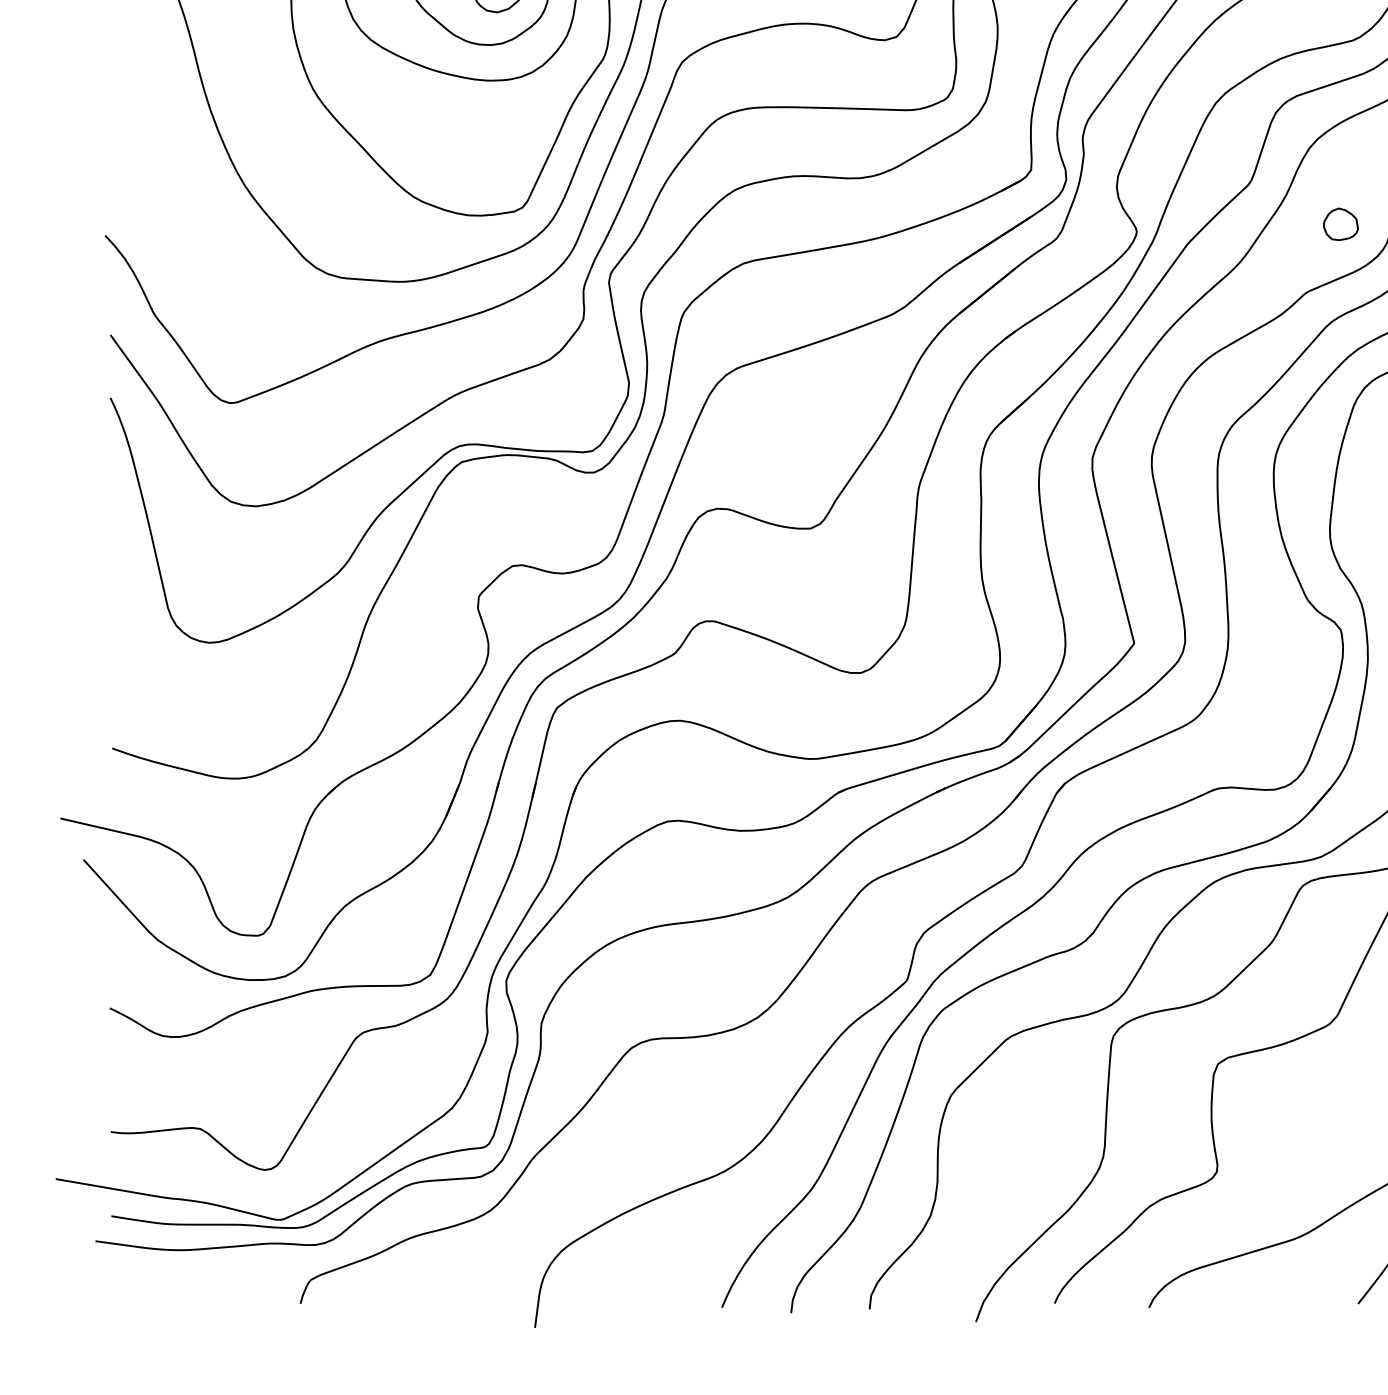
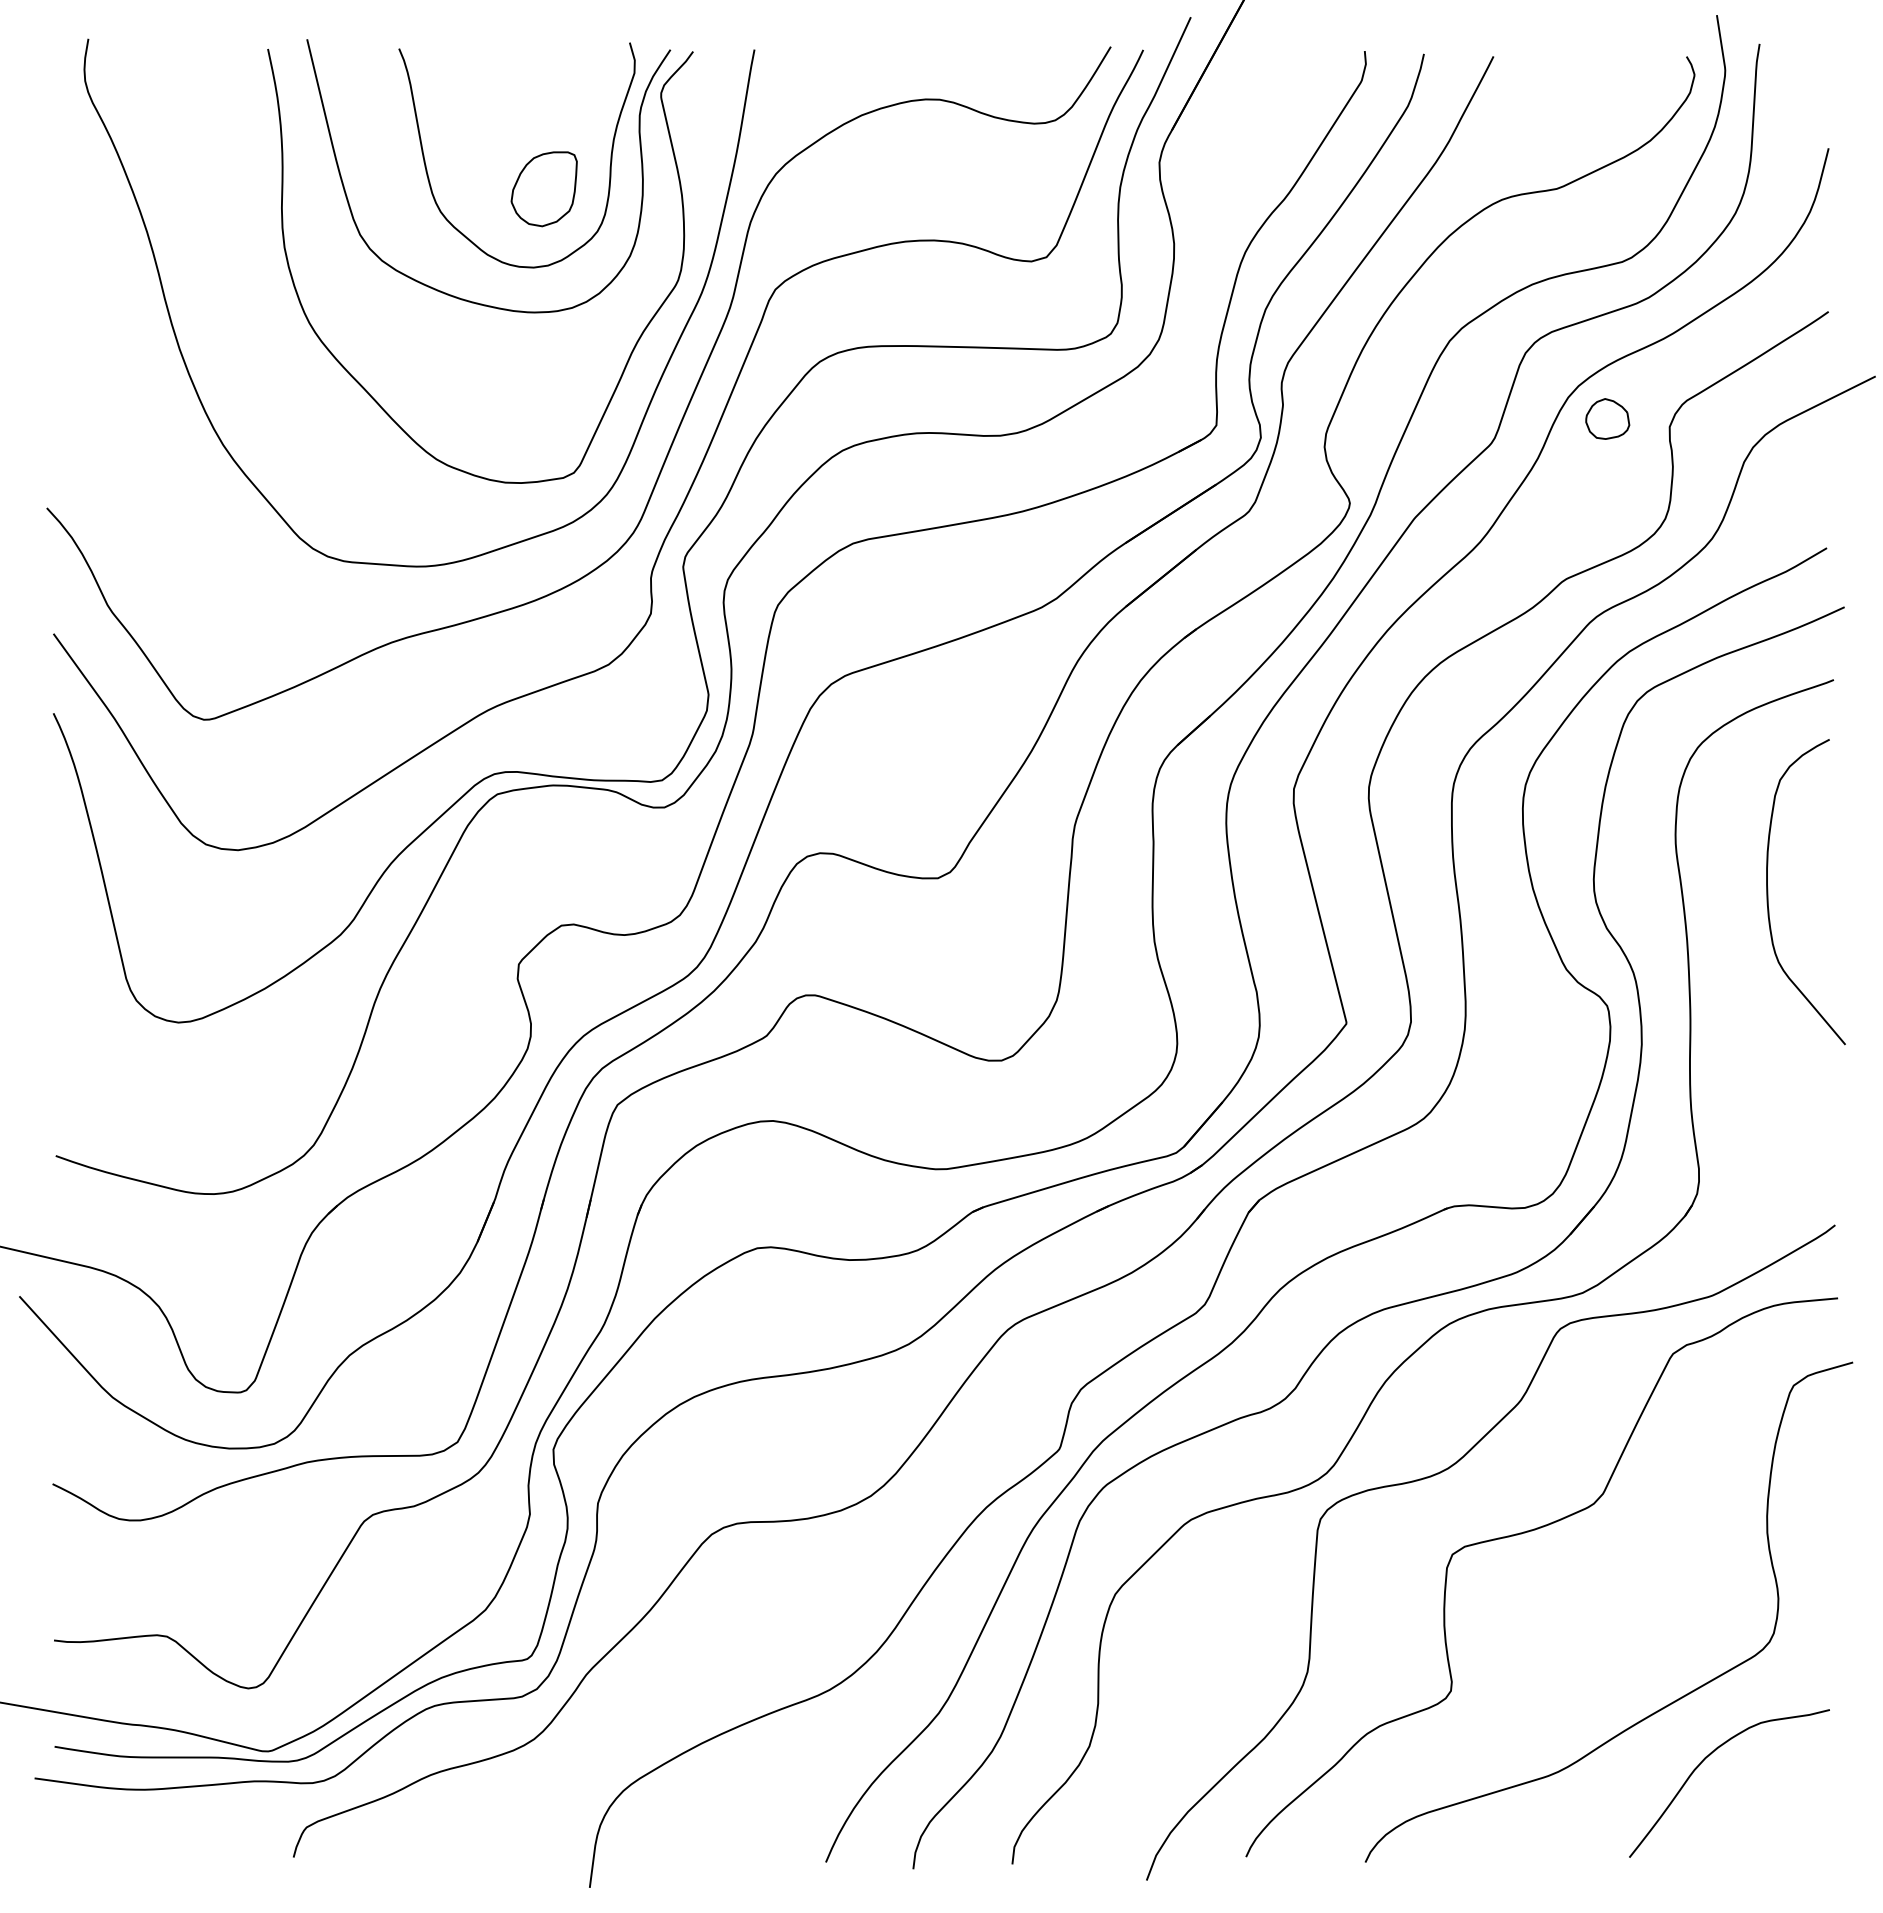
part: (1340, 223) -> (1607, 418), moved

